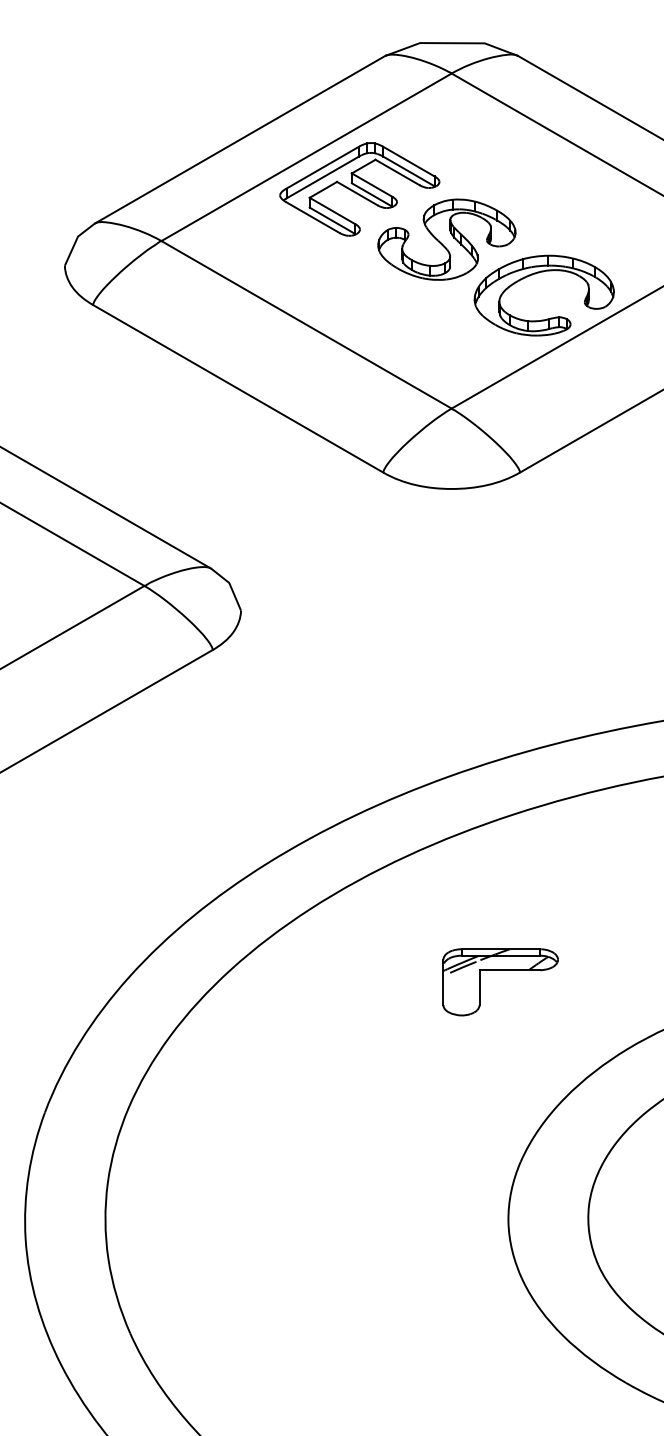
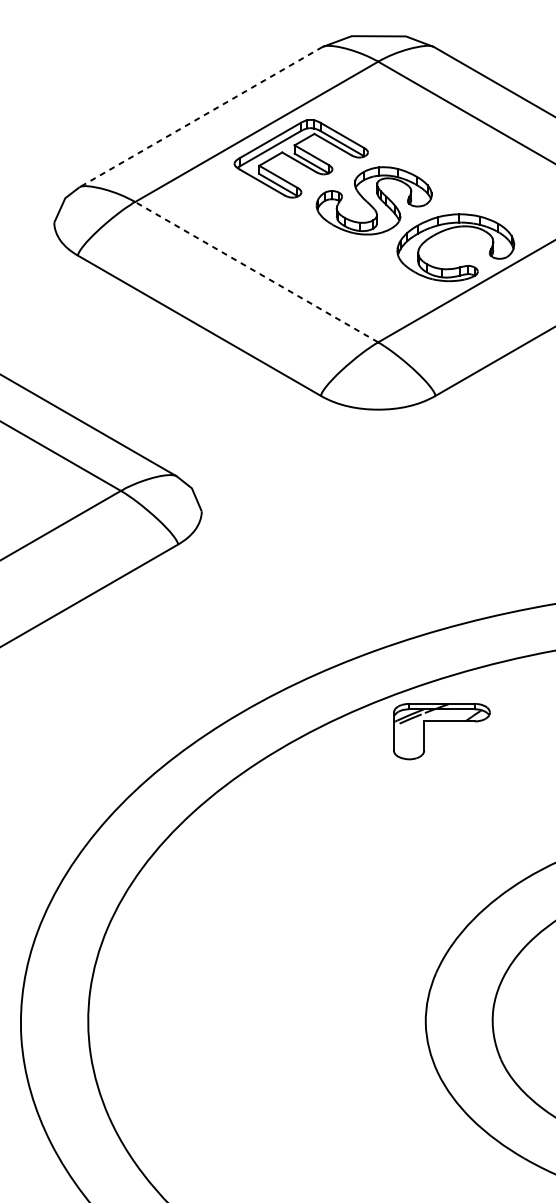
line: (240, 139) -> (201, 116), solid -> dashed
line: (306, 324) -> (256, 271), solid -> dashed
part: (500, 970) -> (441, 721), moved

